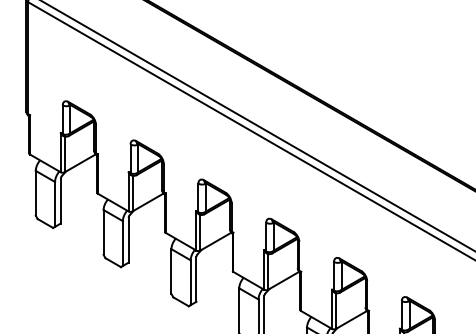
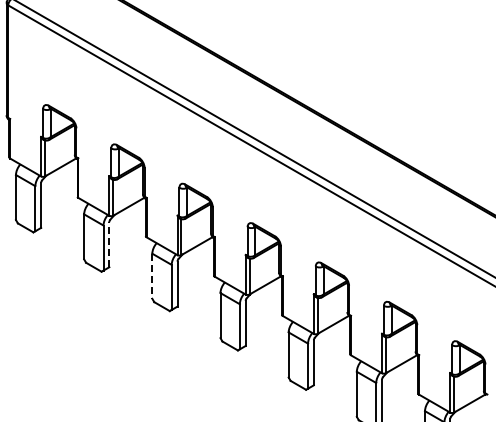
line: (128, 240) -> (109, 244), solid -> dashed
line: (171, 271) -> (152, 276), solid -> dashed

